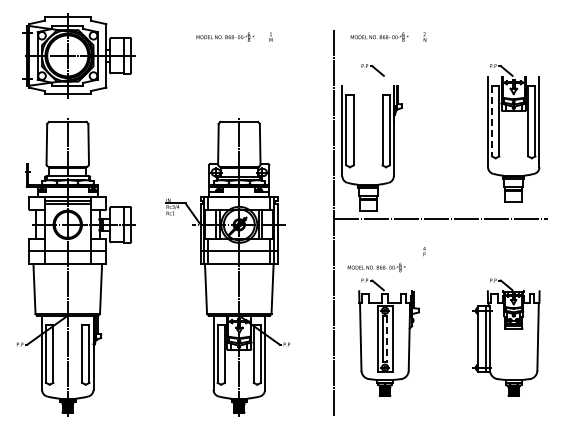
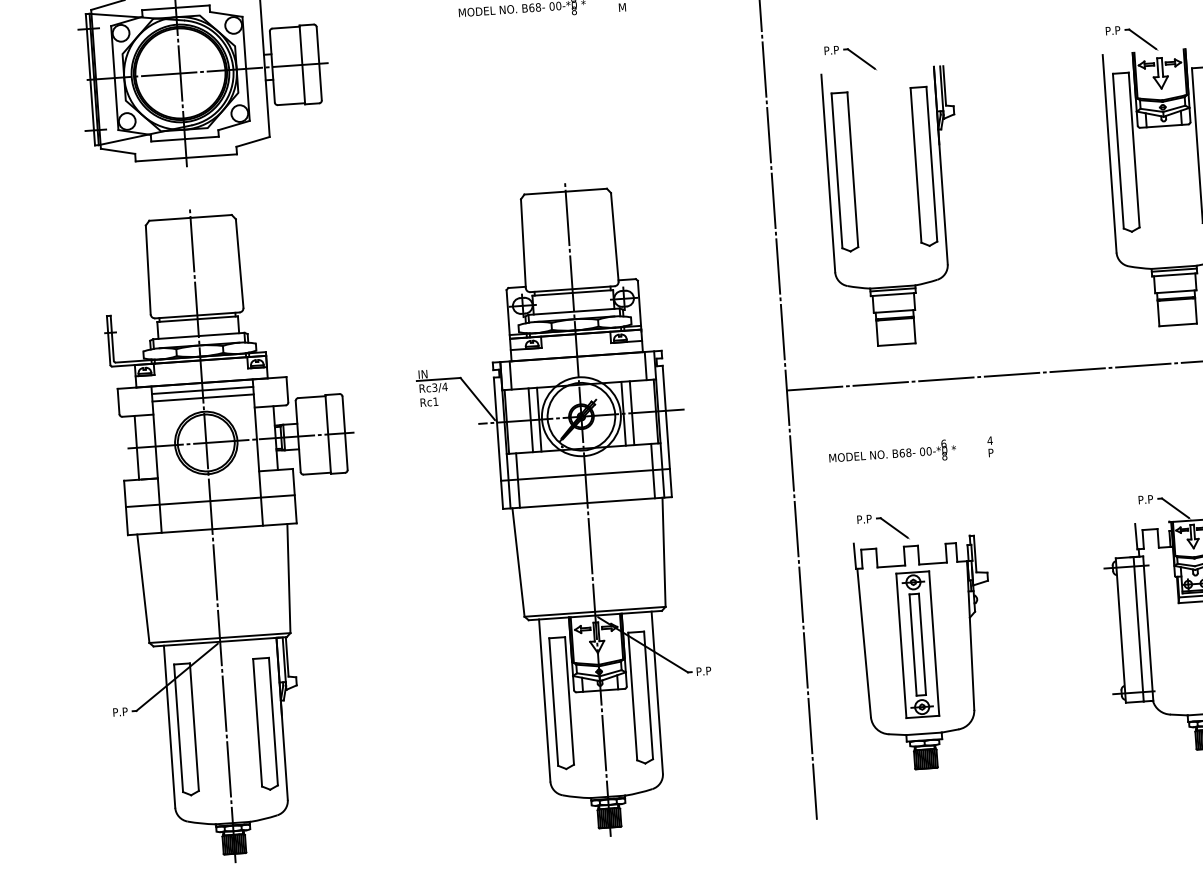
line: (492, 121) -> (1119, 151), dashed -> solid
part: (382, 148) -> (918, 205), moved
text: (376, 267) -> (892, 453), moved
line: (387, 339) -> (923, 644), dashed -> solid

